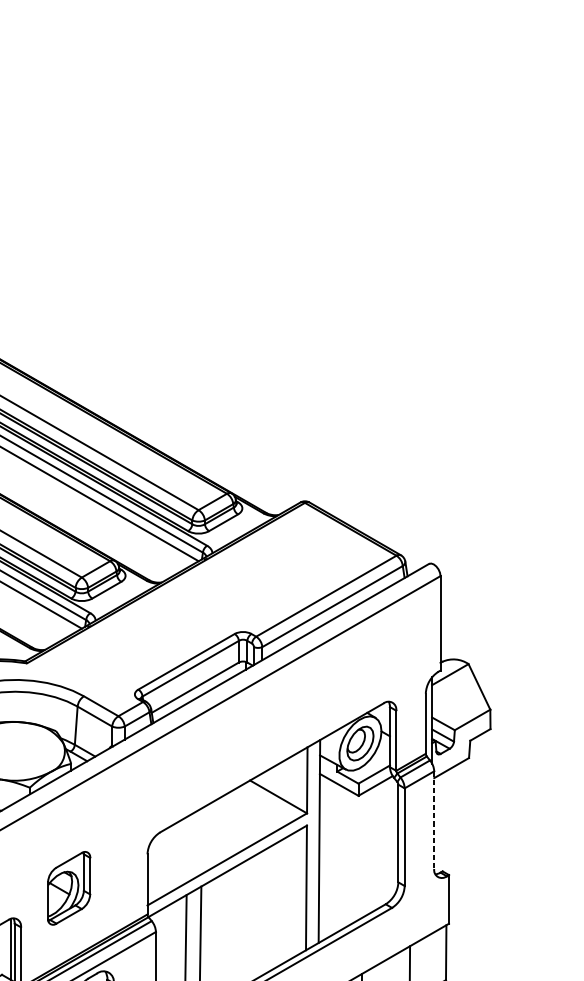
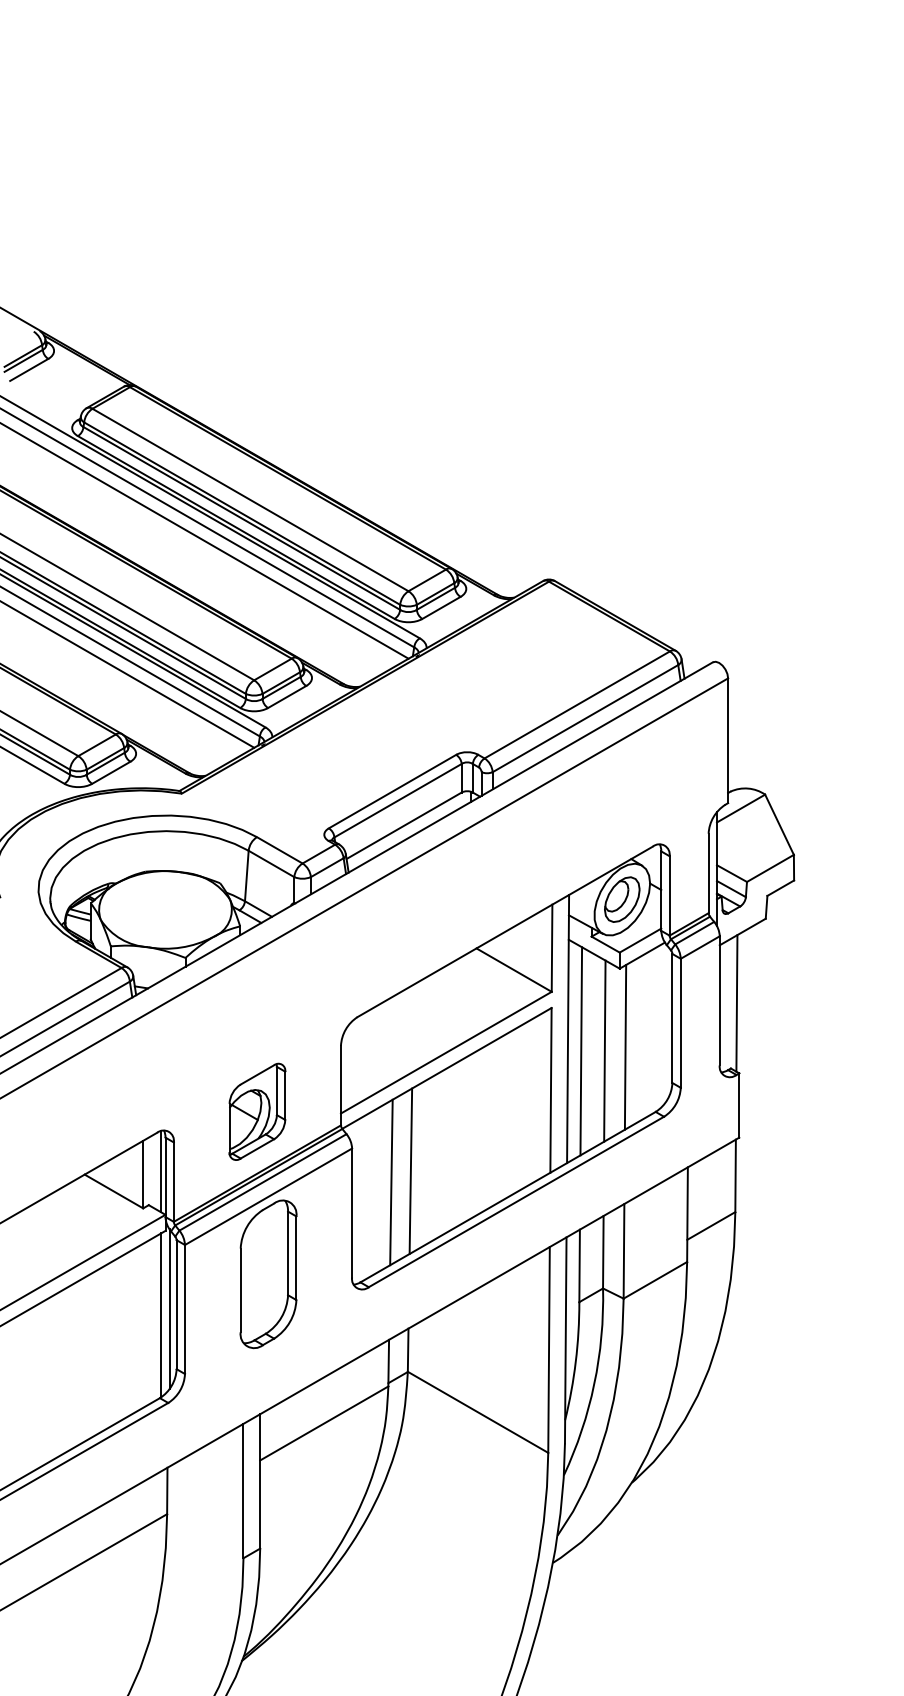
line: (434, 819) -> (719, 1000), dashed -> solid
line: (446, 822) -> (736, 1003), added
line: (362, 854) -> (625, 1046), added
line: (346, 857) -> (604, 1050), added
line: (329, 858) -> (581, 1051), added
part: (69, 888) -> (257, 1111), moved

